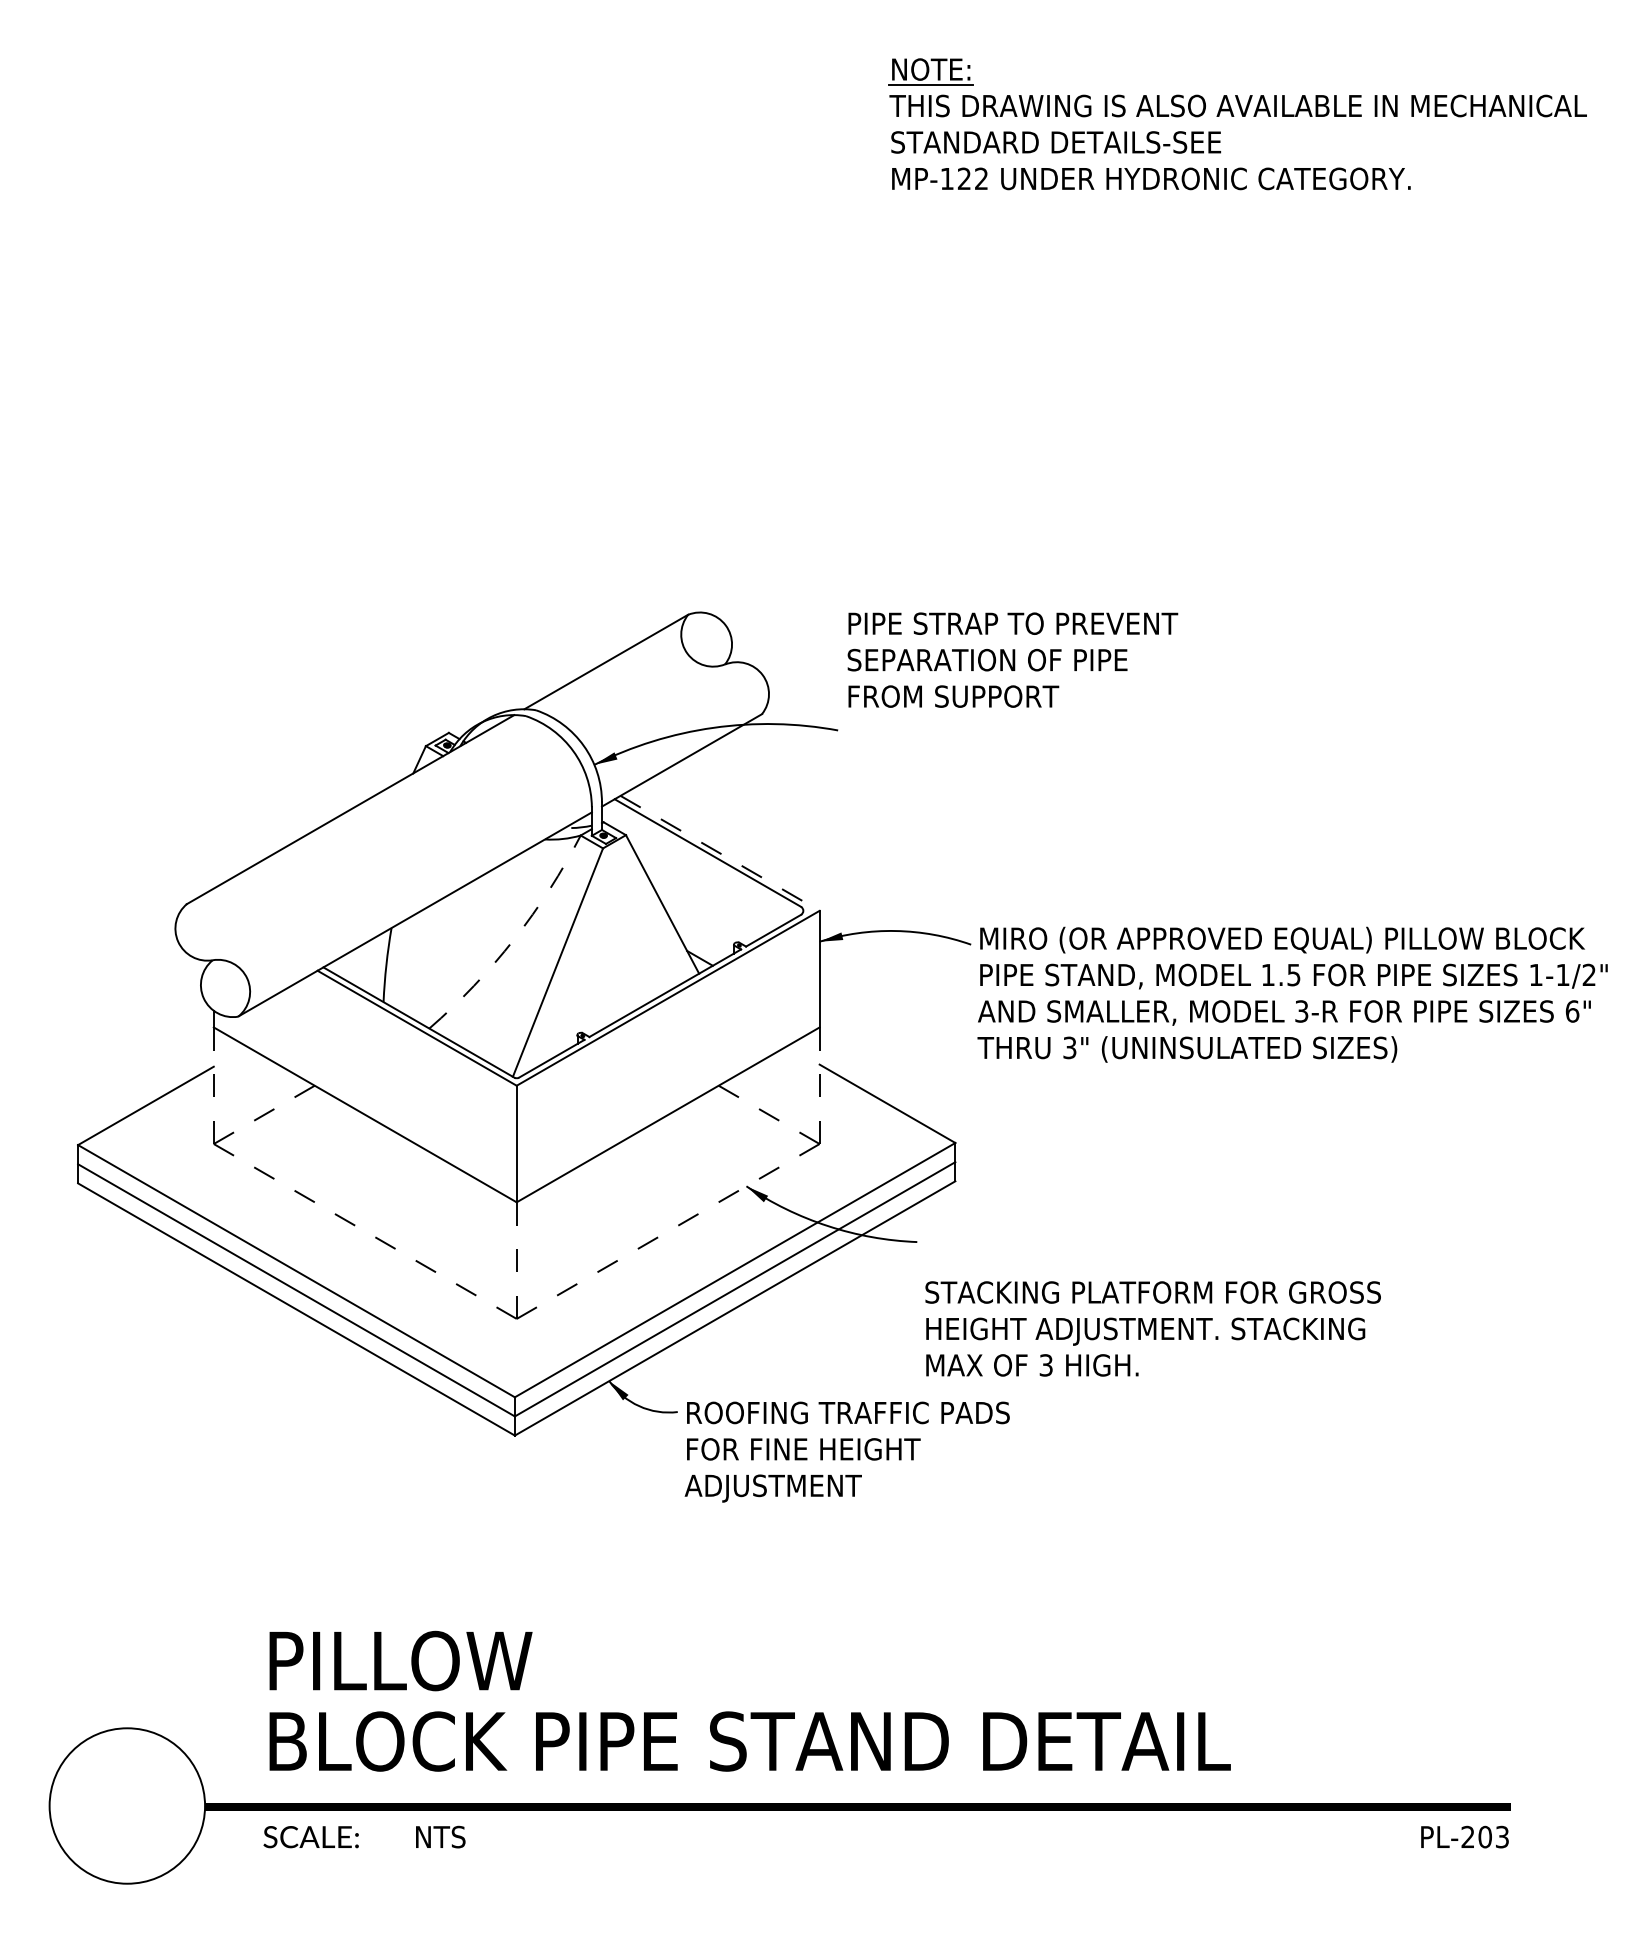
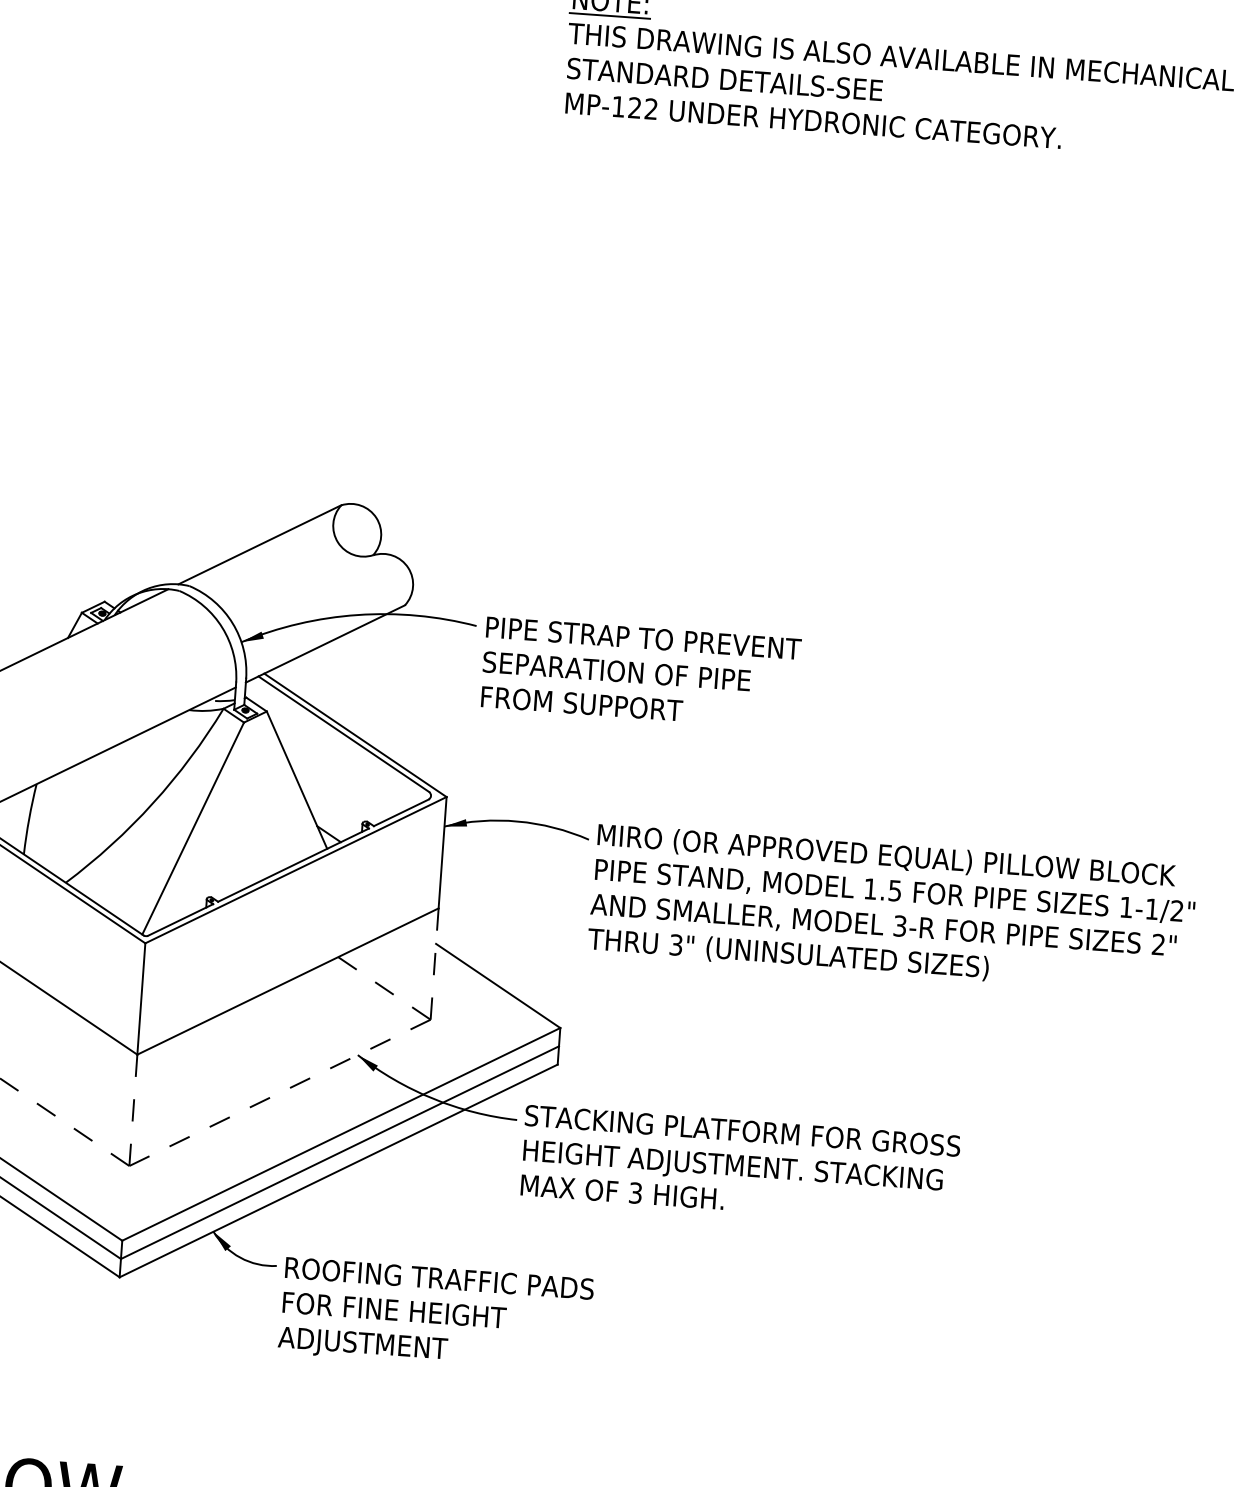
text: (1012, 659) -> (640, 672), moved
line: (720, 853) -> (355, 735), dashed -> solid
arc: (514, 939) -> (153, 803), dashed -> solid
text: (1572, 1011) -> (1158, 944), 6" -> 2"
text: (1152, 1328) -> (739, 1165), moved

